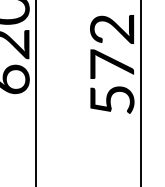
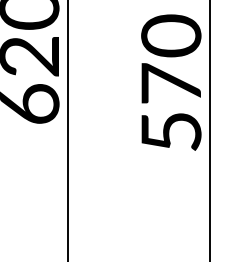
text: (112, 28) -> (171, 35), 572 -> 570

